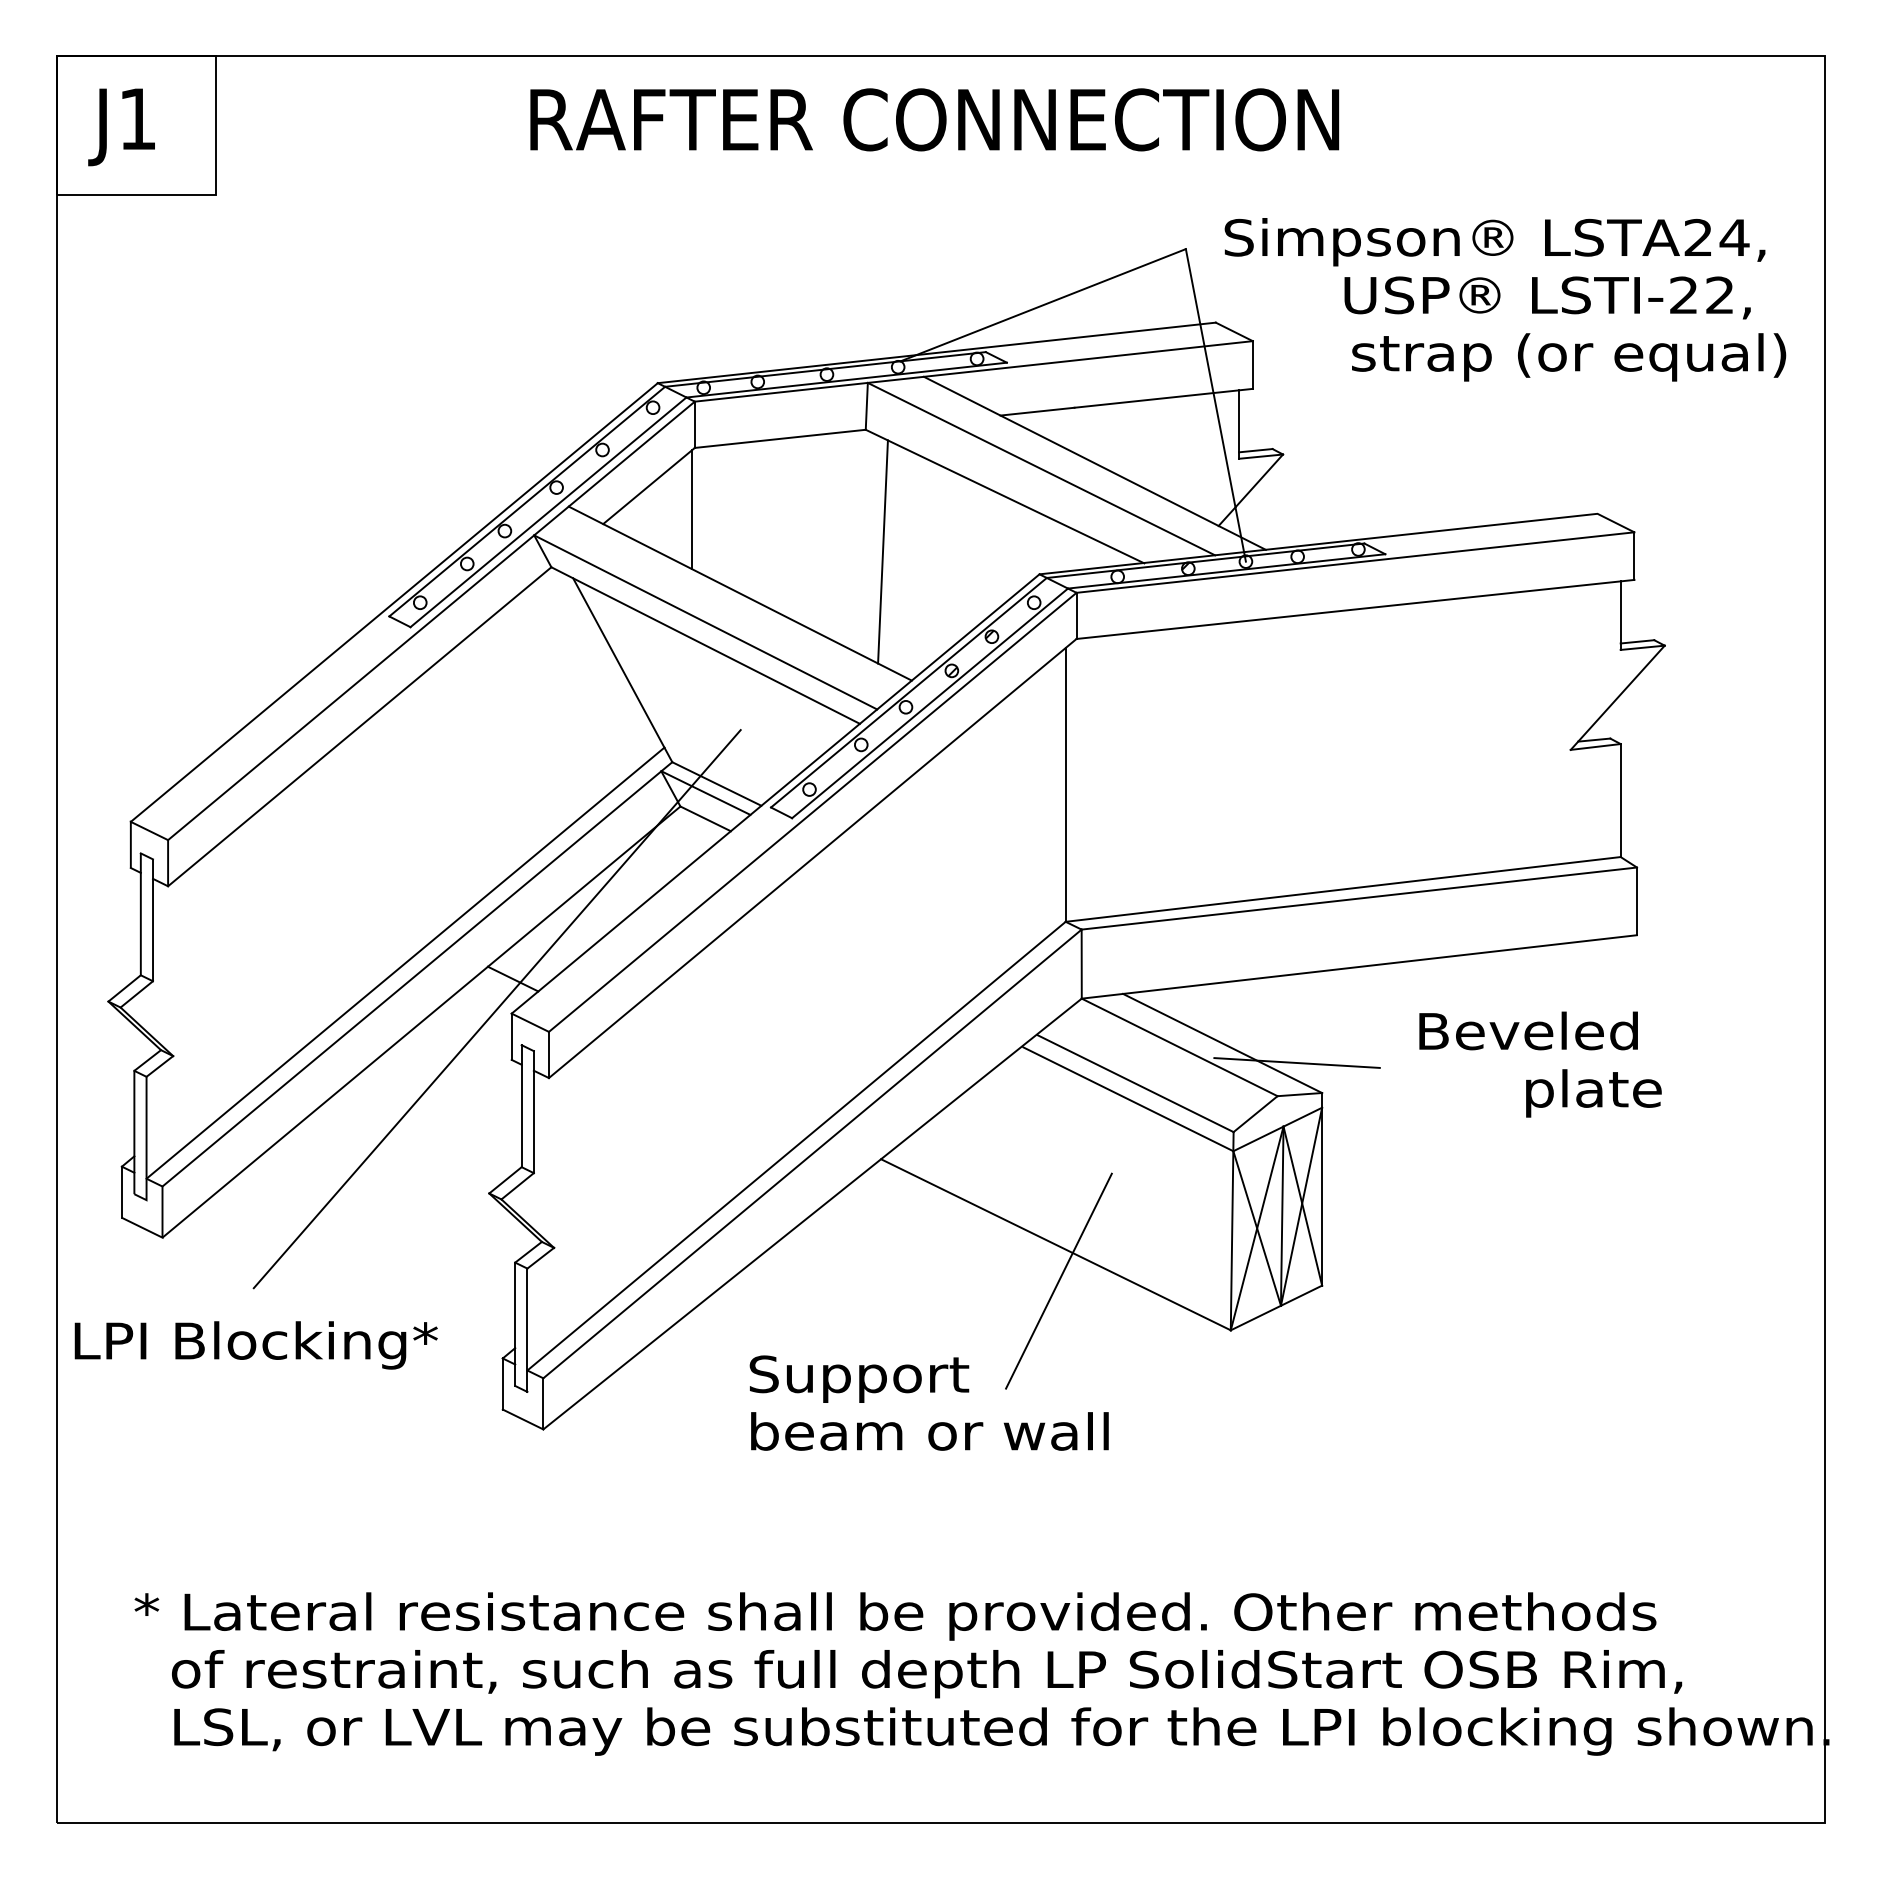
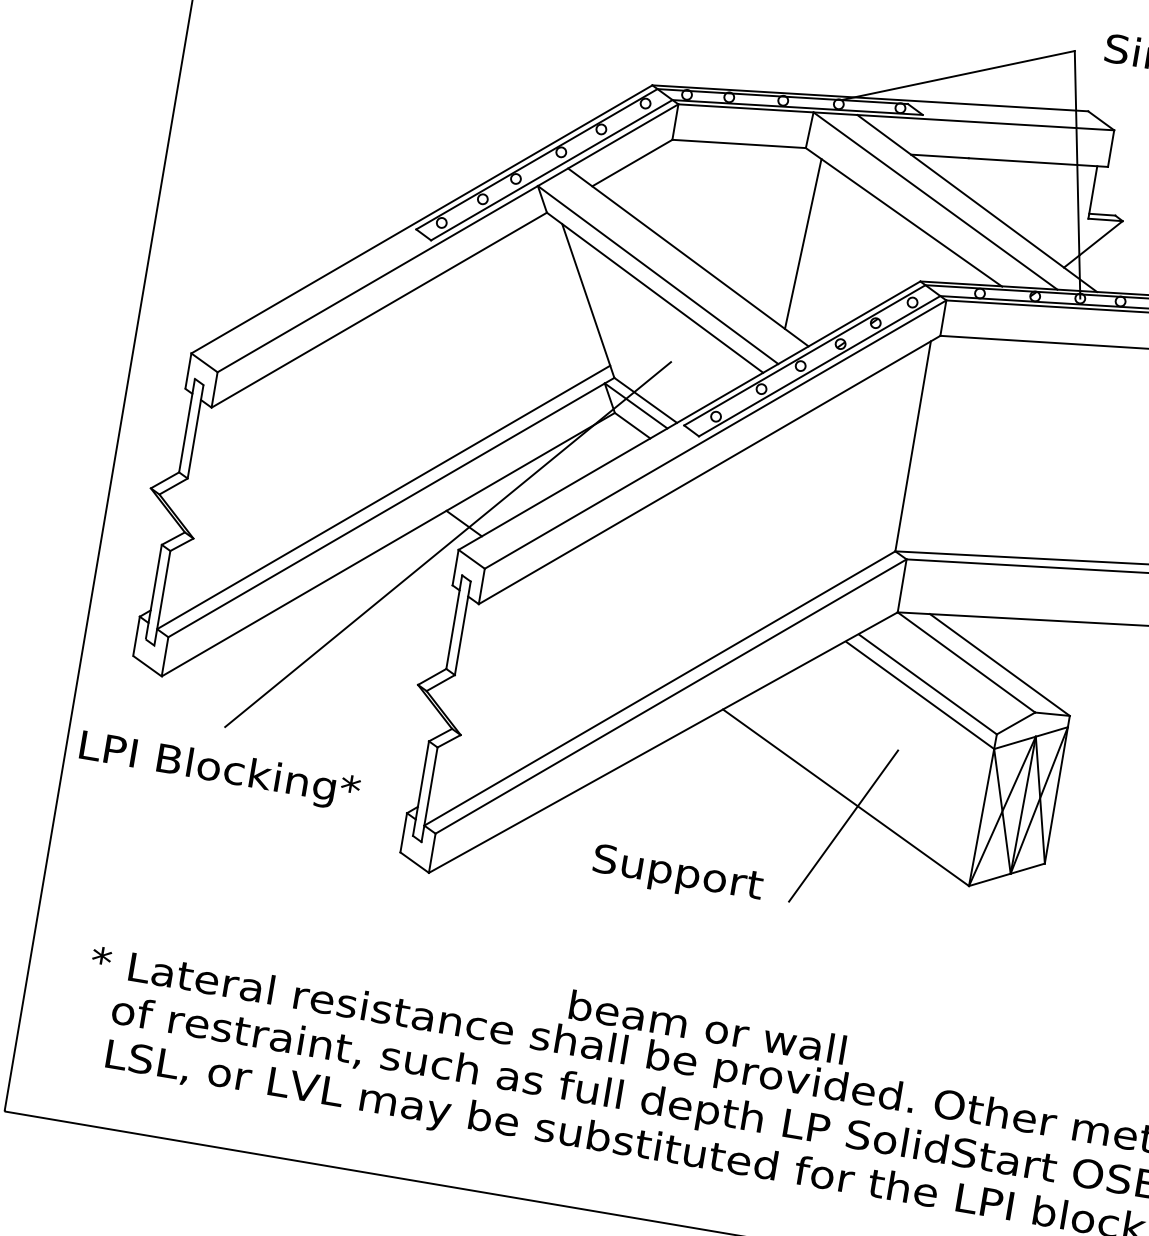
line: (692, 509) -> (662, 186), removed
line: (1296, 1062) -> (1054, 689), removed
text: (929, 1431) -> (707, 1027), moved

